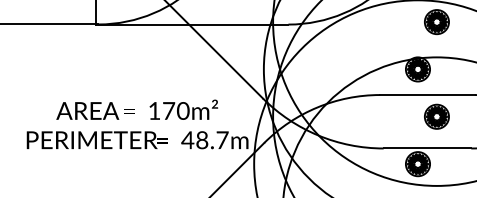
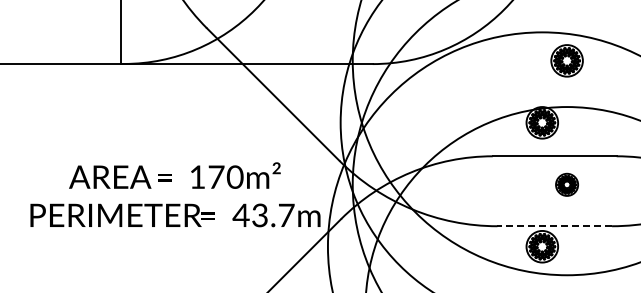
part: (436, 116) -> (566, 184), size x0.7
text: (201, 140) -> (259, 215), 48.7m -> 43.7m
line: (427, 148) -> (554, 226), solid -> dashed

